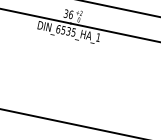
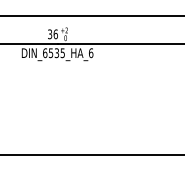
text: (98, 37) -> (91, 53), DIN_6535_HA_1 -> DIN_6535_HA_6

